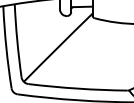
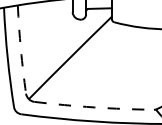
arc: (17, 40) -> (21, 49), solid -> dashed
arc: (77, 88) -> (93, 107), solid -> dashed

